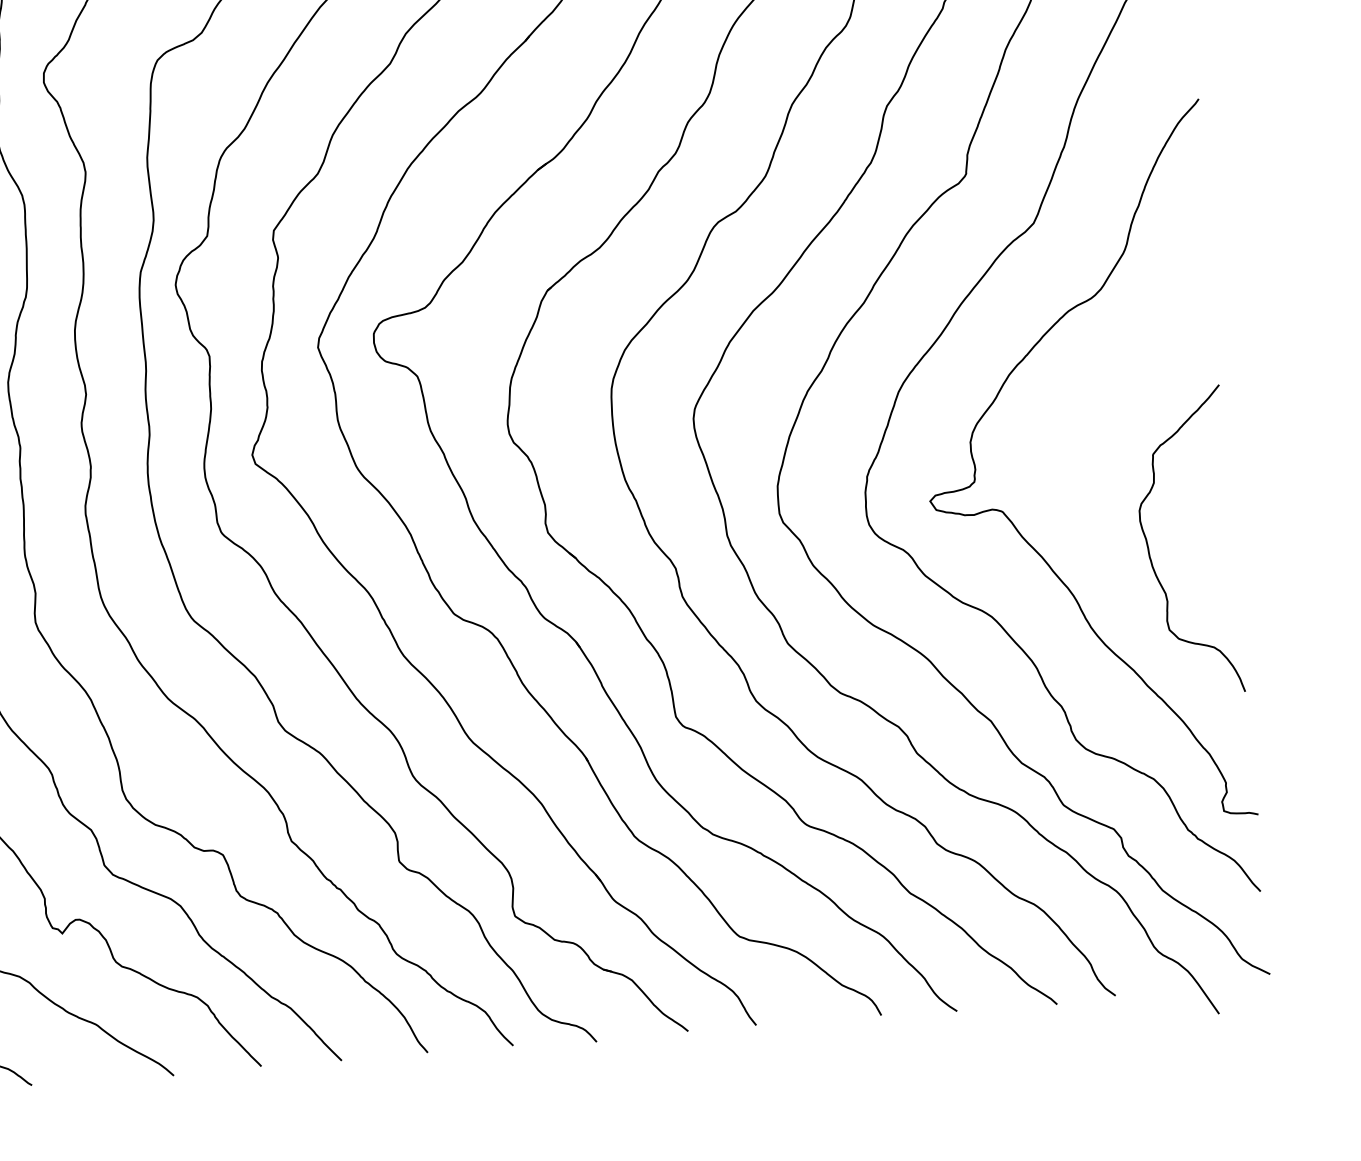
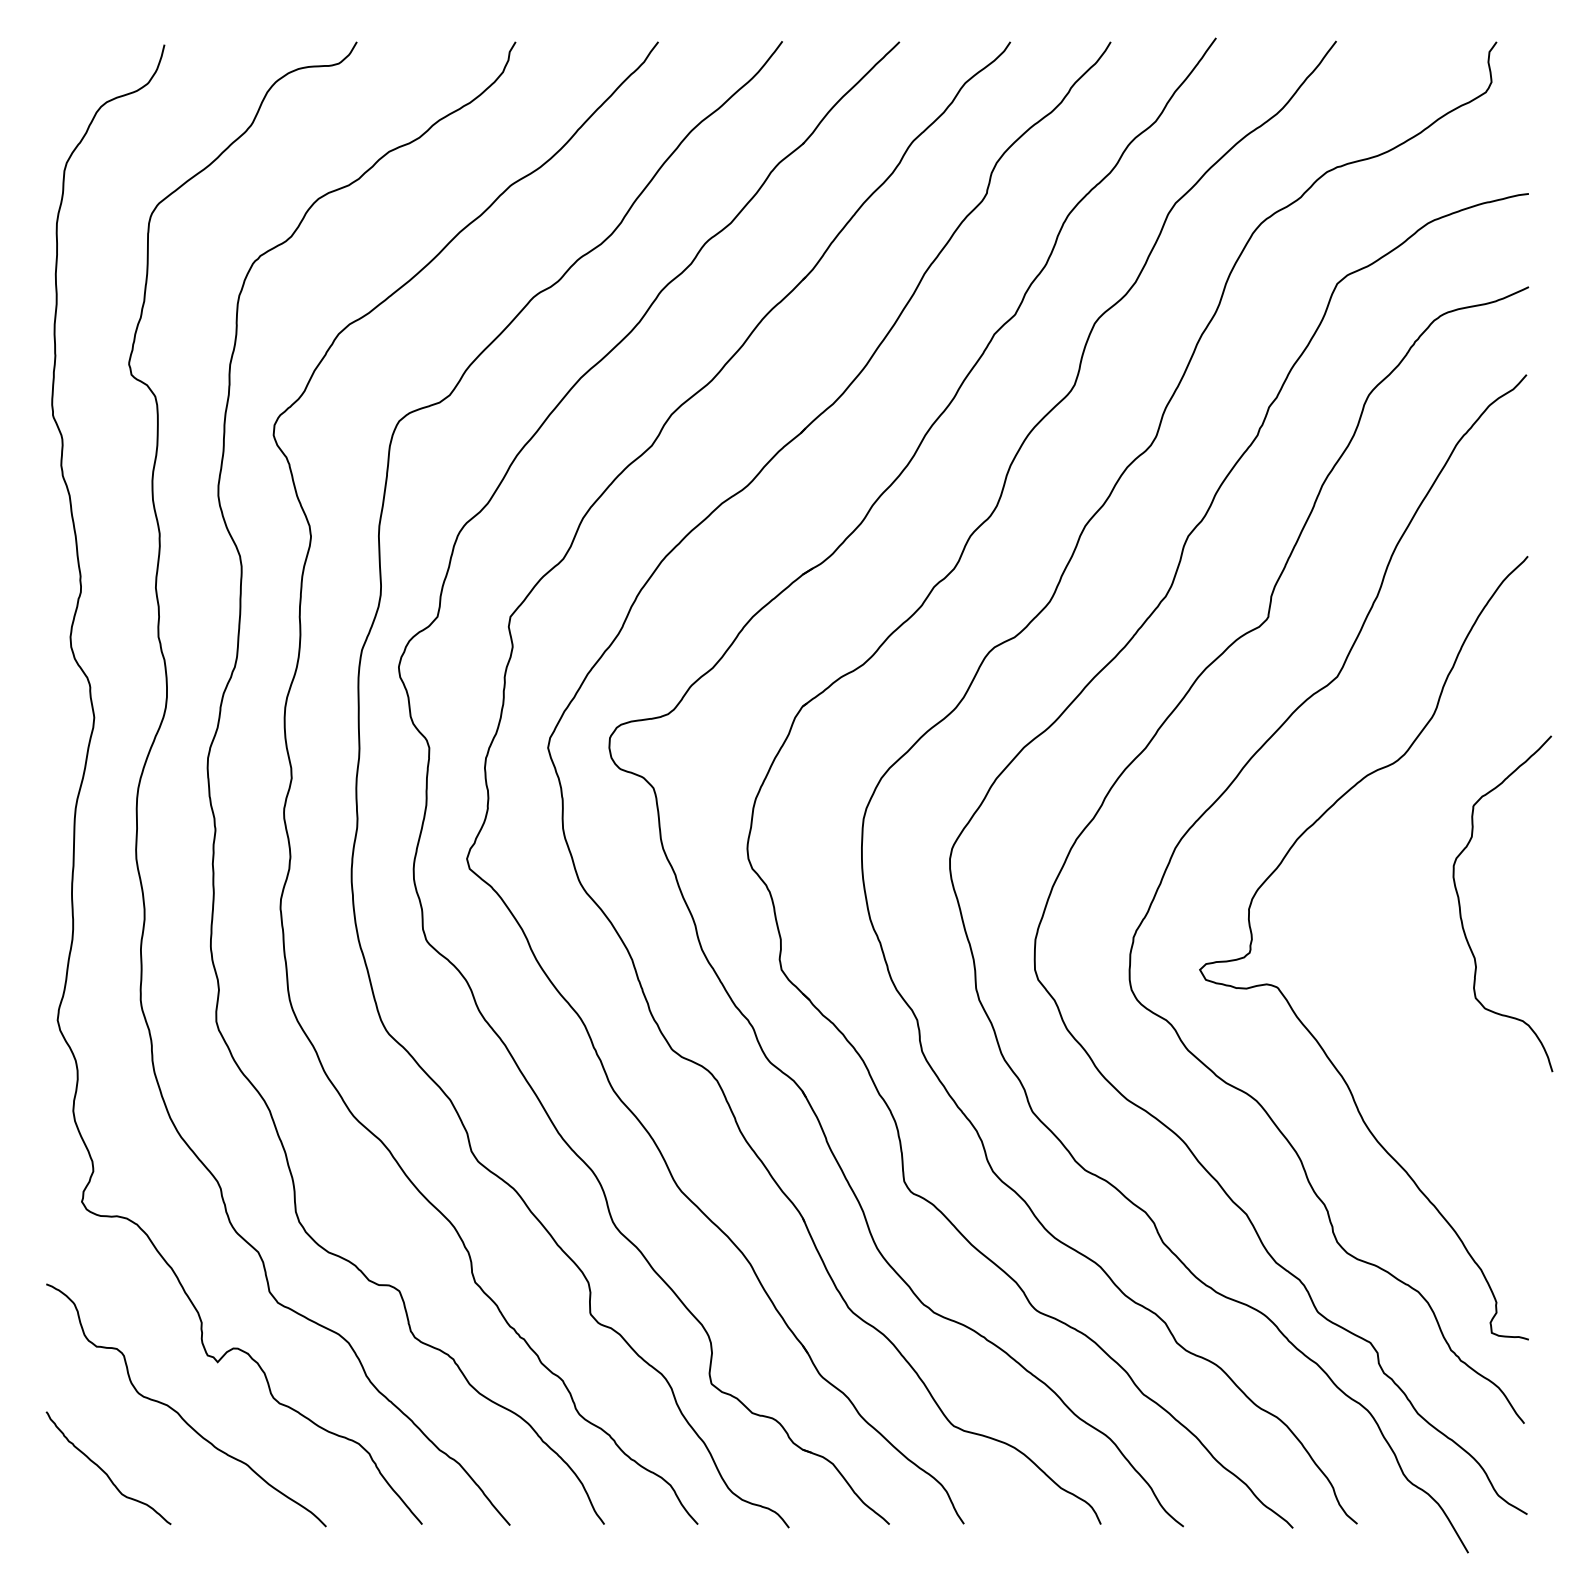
curve: (1150, 552) -> (1461, 912), moved

